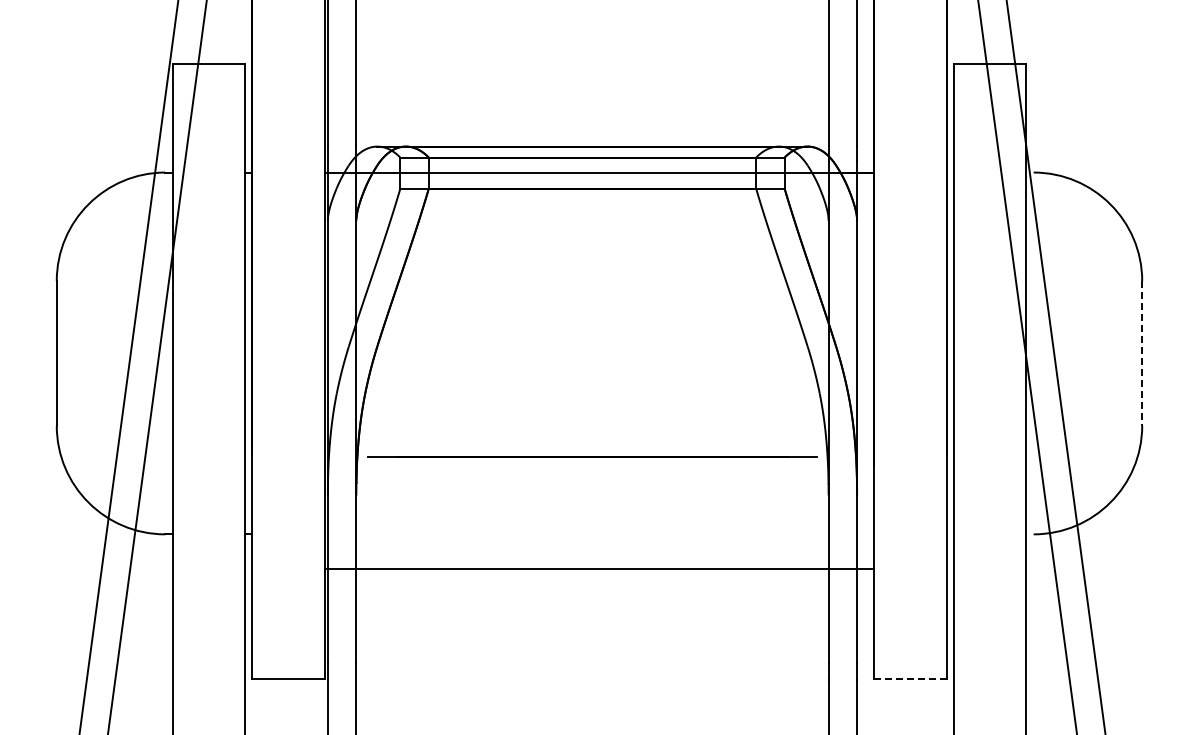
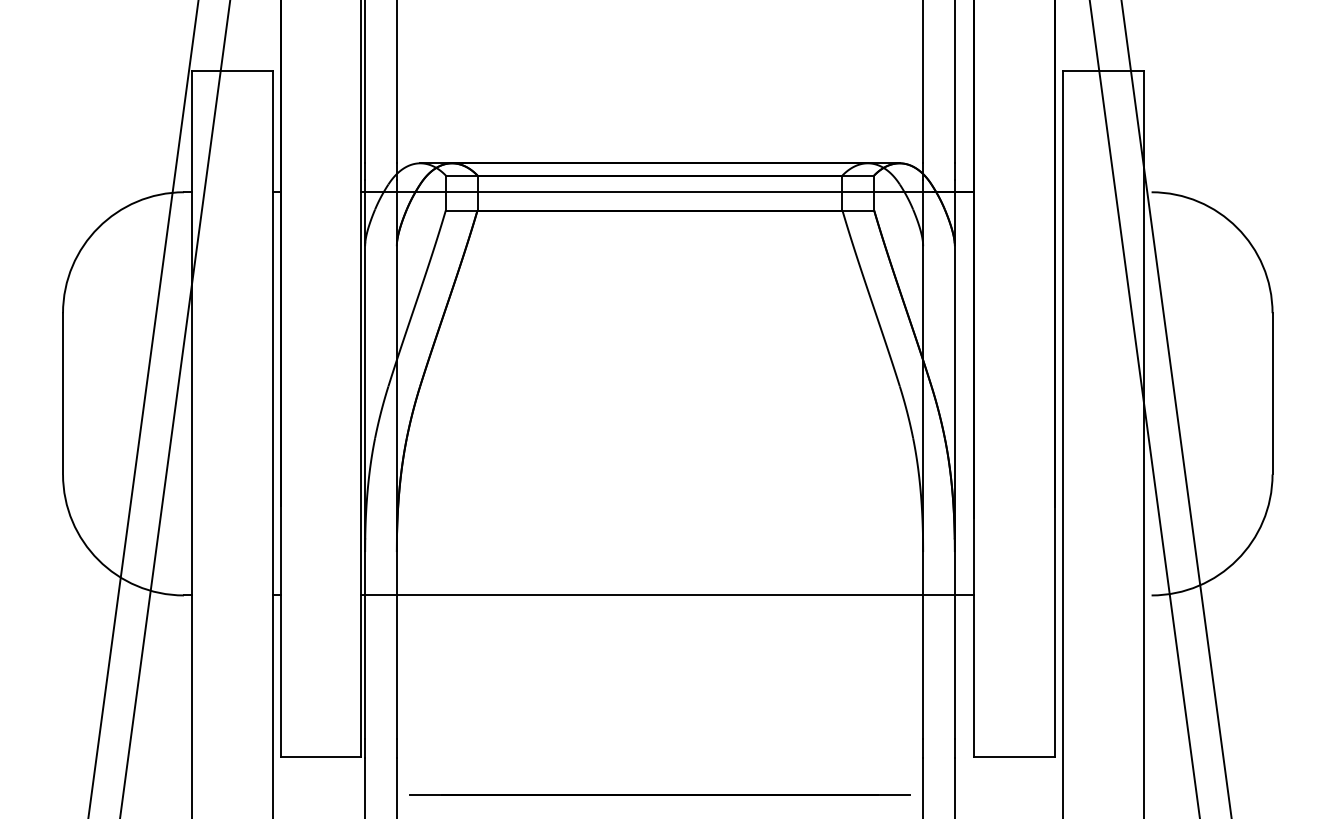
line: (1142, 353) -> (1272, 393), dashed -> solid
line: (592, 456) -> (660, 793), moved
line: (599, 569) -> (667, 595), moved
line: (911, 679) -> (1015, 757), dashed -> solid

